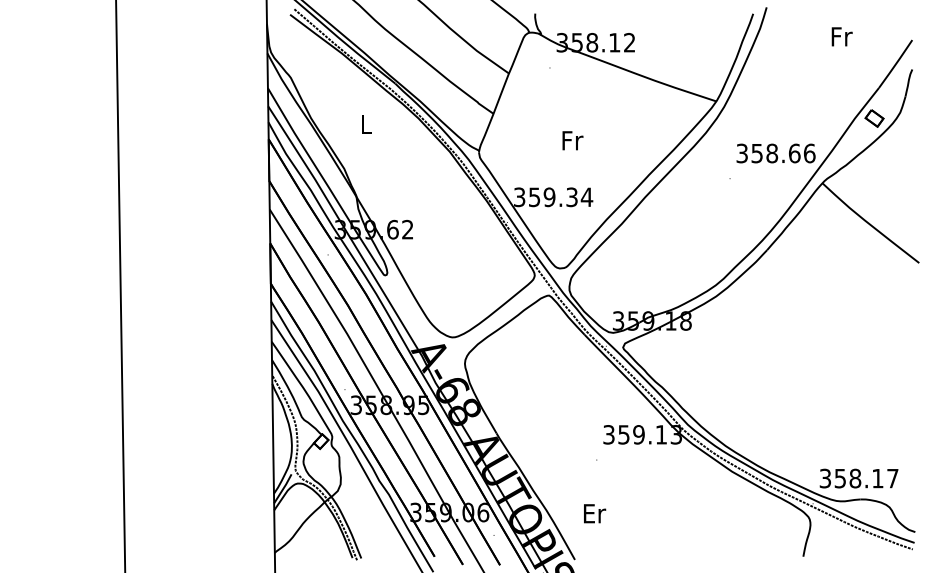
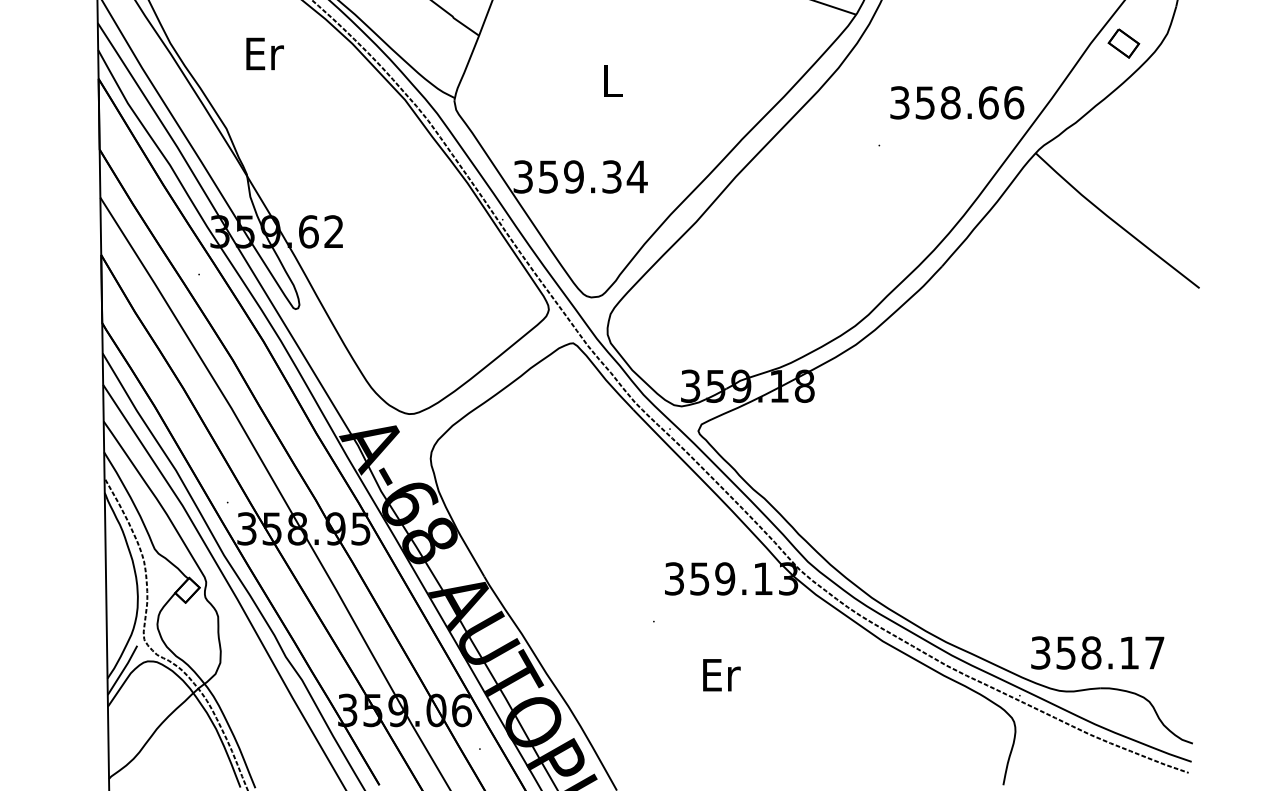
text: (367, 124) -> (265, 53), L -> Er
text: (572, 140) -> (612, 80), Fr -> L
text: (595, 513) -> (722, 674), moved

